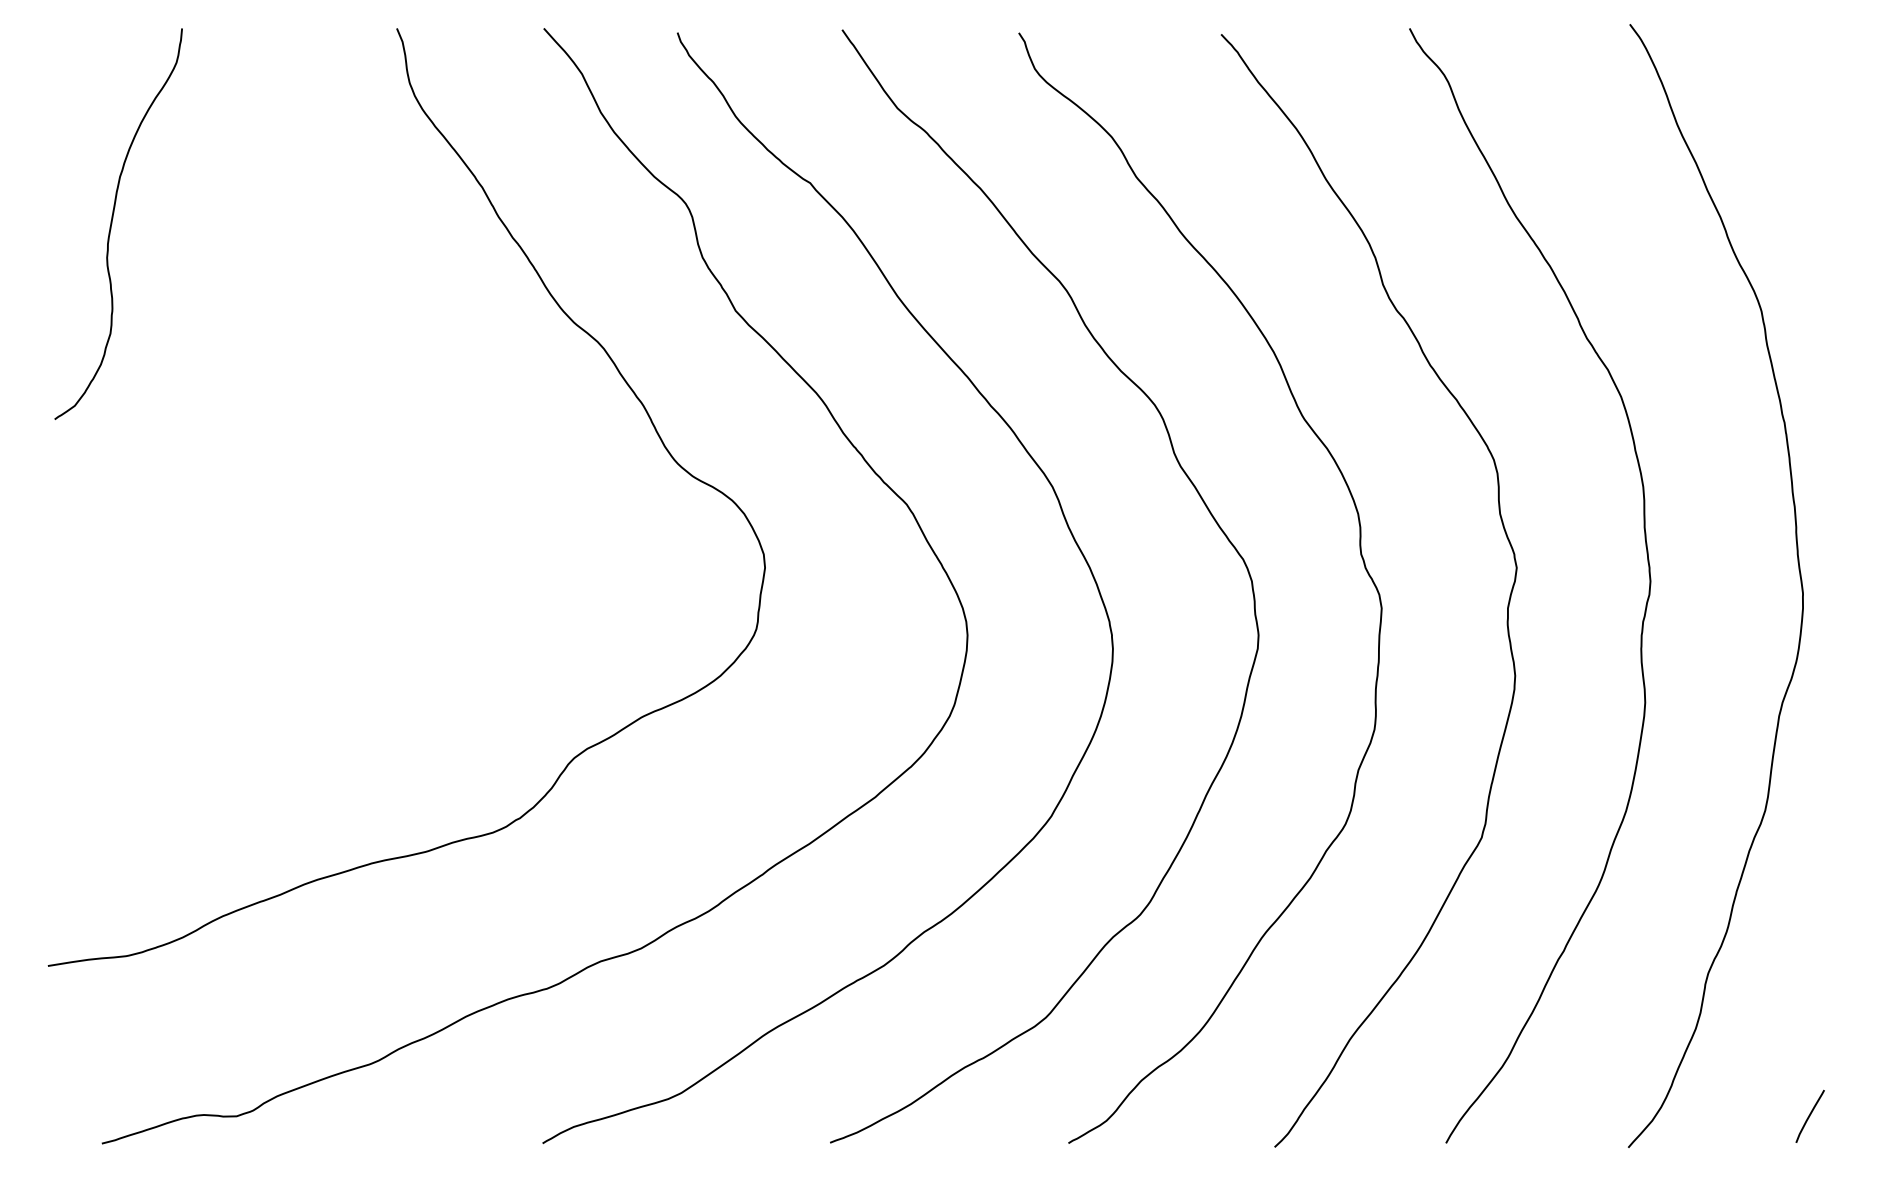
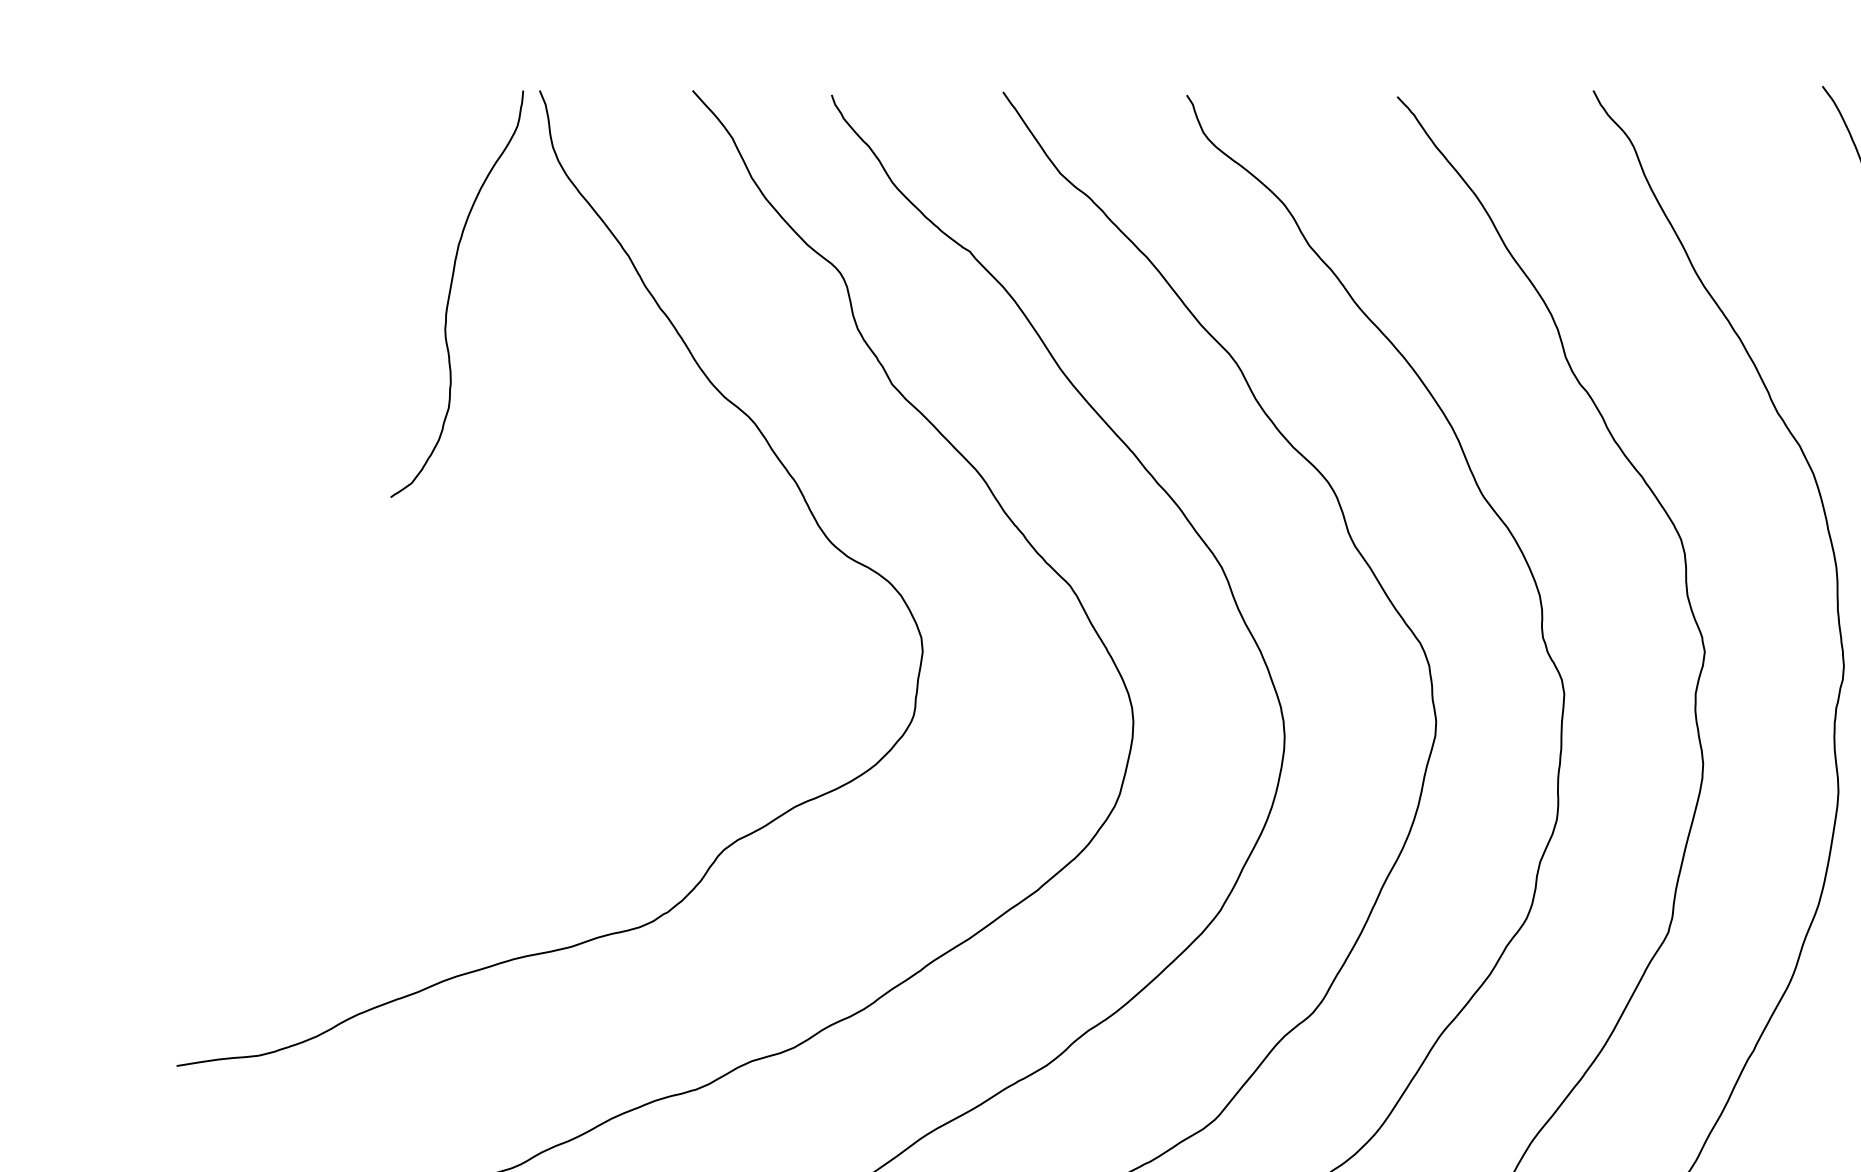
curve: (112, 223) -> (450, 293), moved

